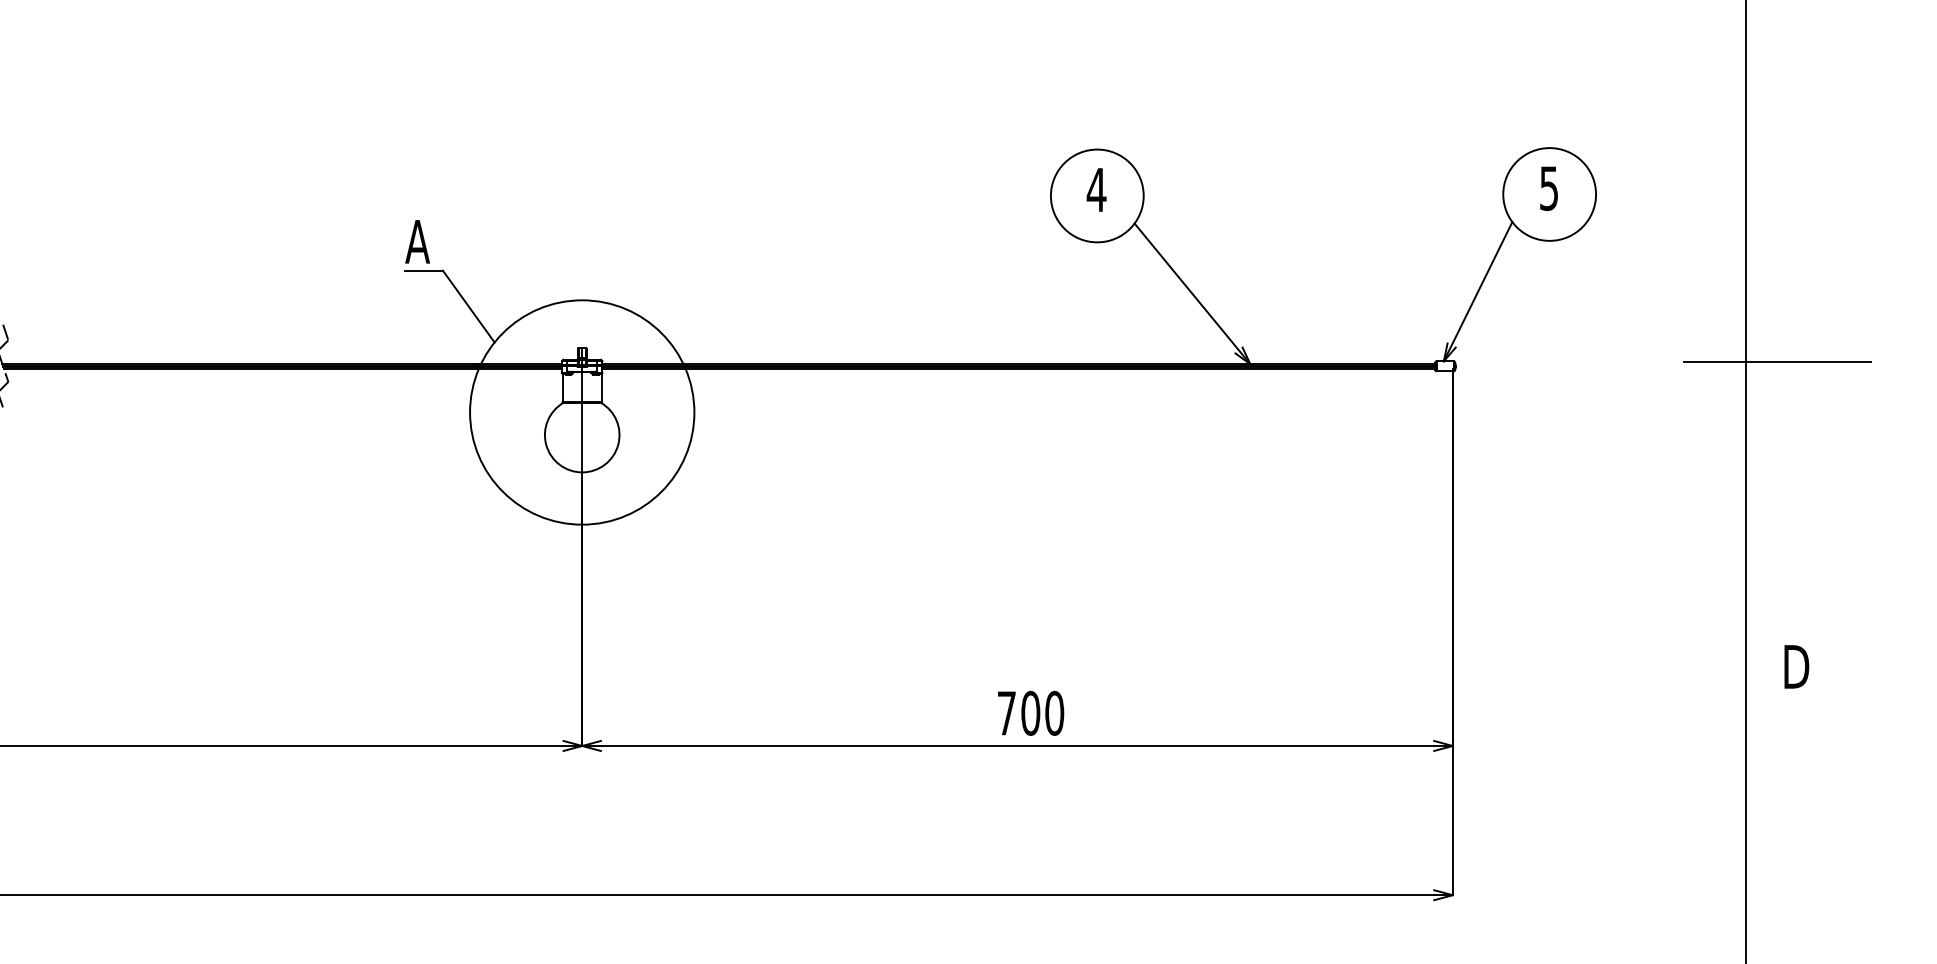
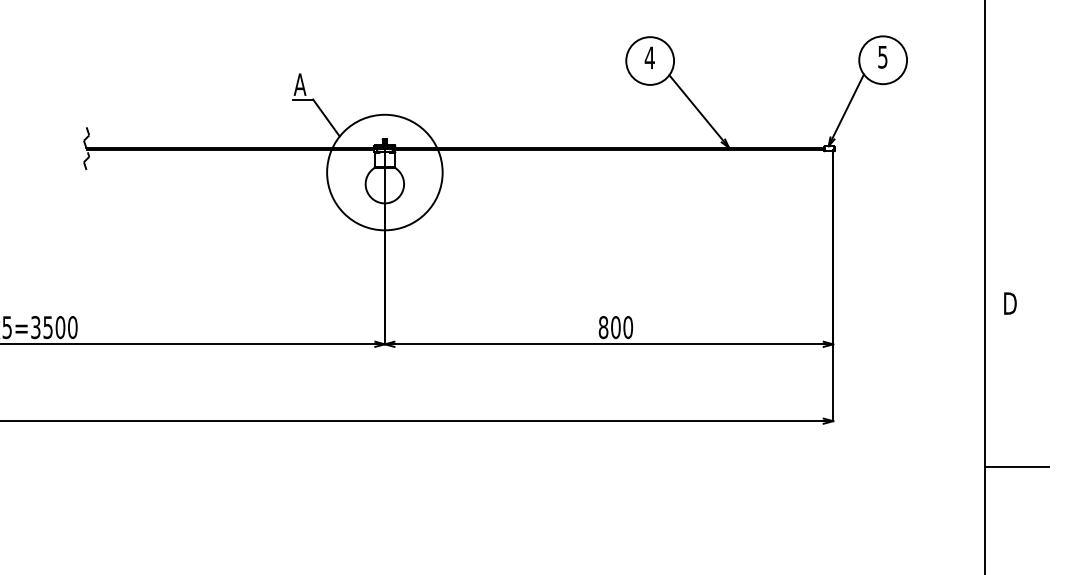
line: (1777, 361) -> (1000, 146), removed
text: (1006, 713) -> (603, 327), 700 -> 800

